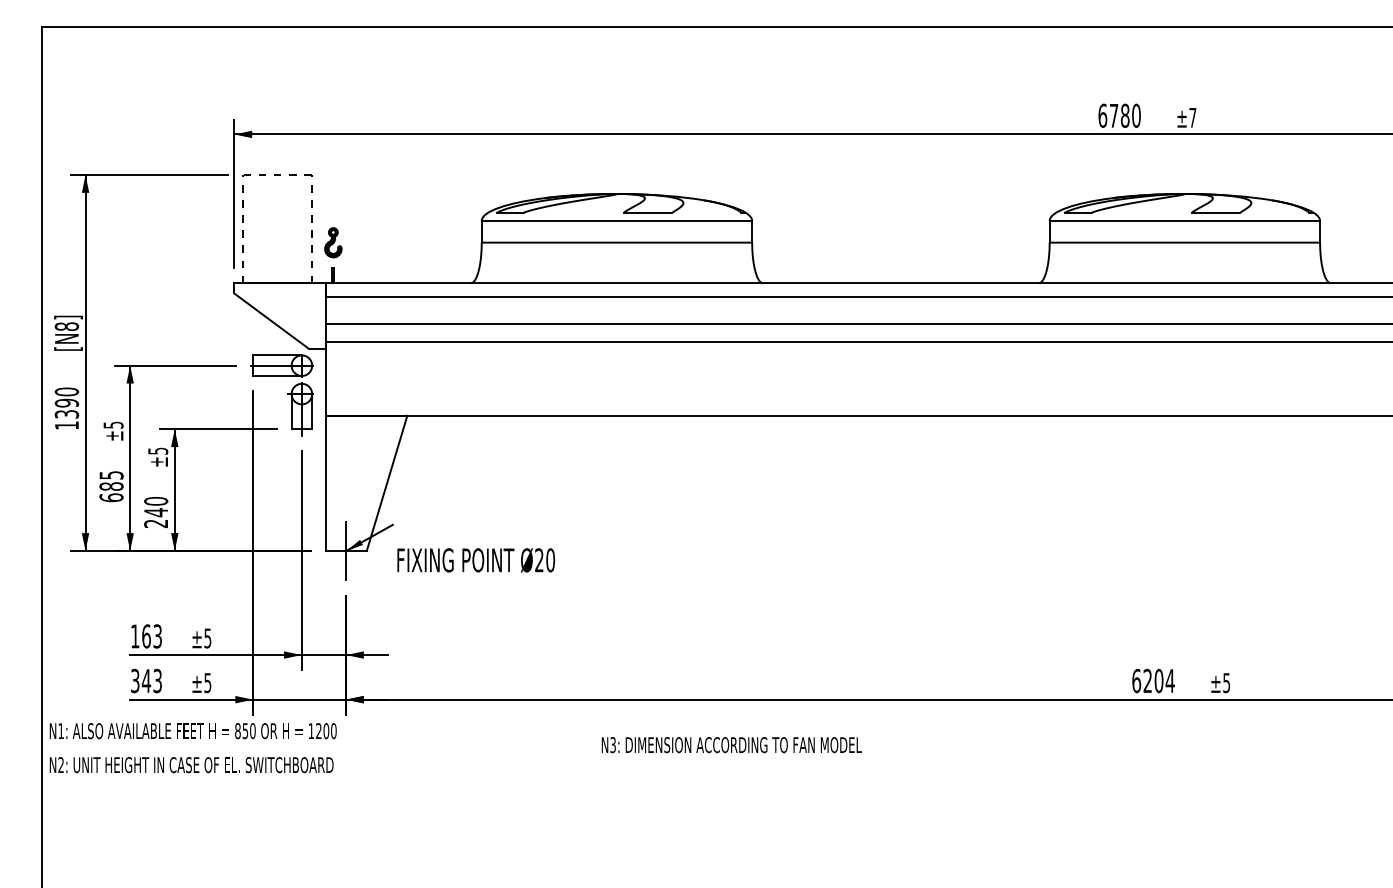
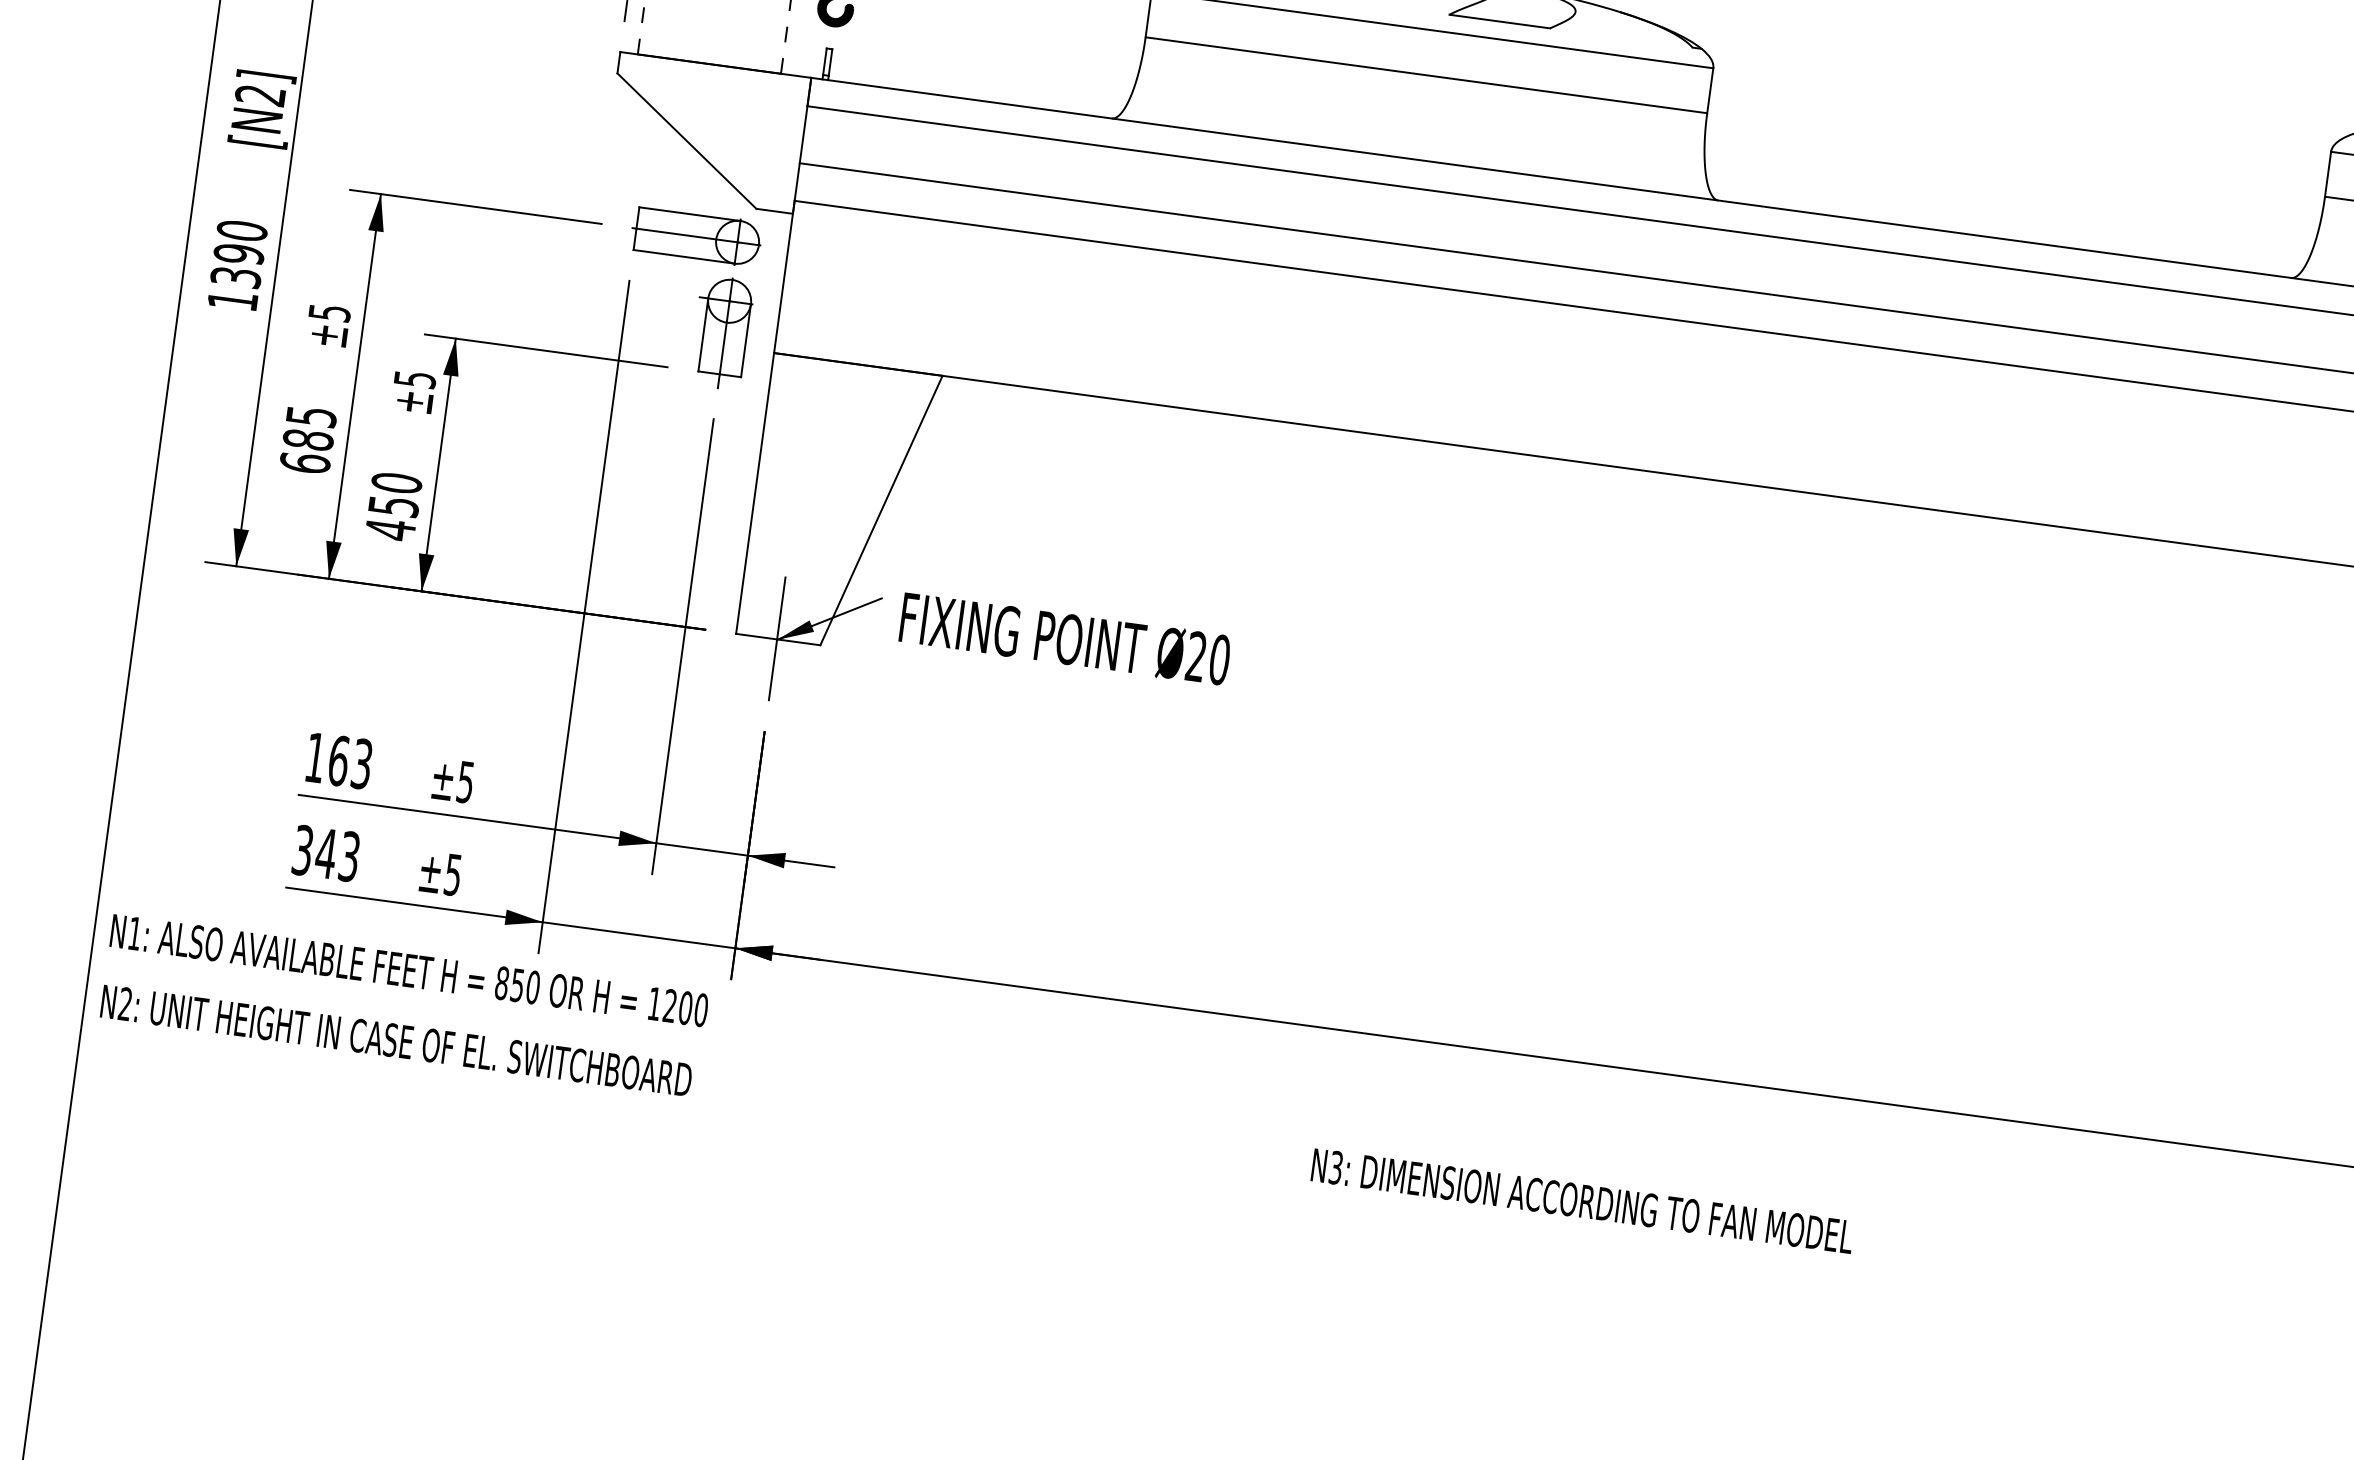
text: (67, 326) -> (261, 95), [N8] -> [N2]
text: (156, 518) -> (392, 518), 240 -> 450
text: (475, 560) -> (1063, 639), moved
text: (731, 745) -> (1581, 1201), moved

